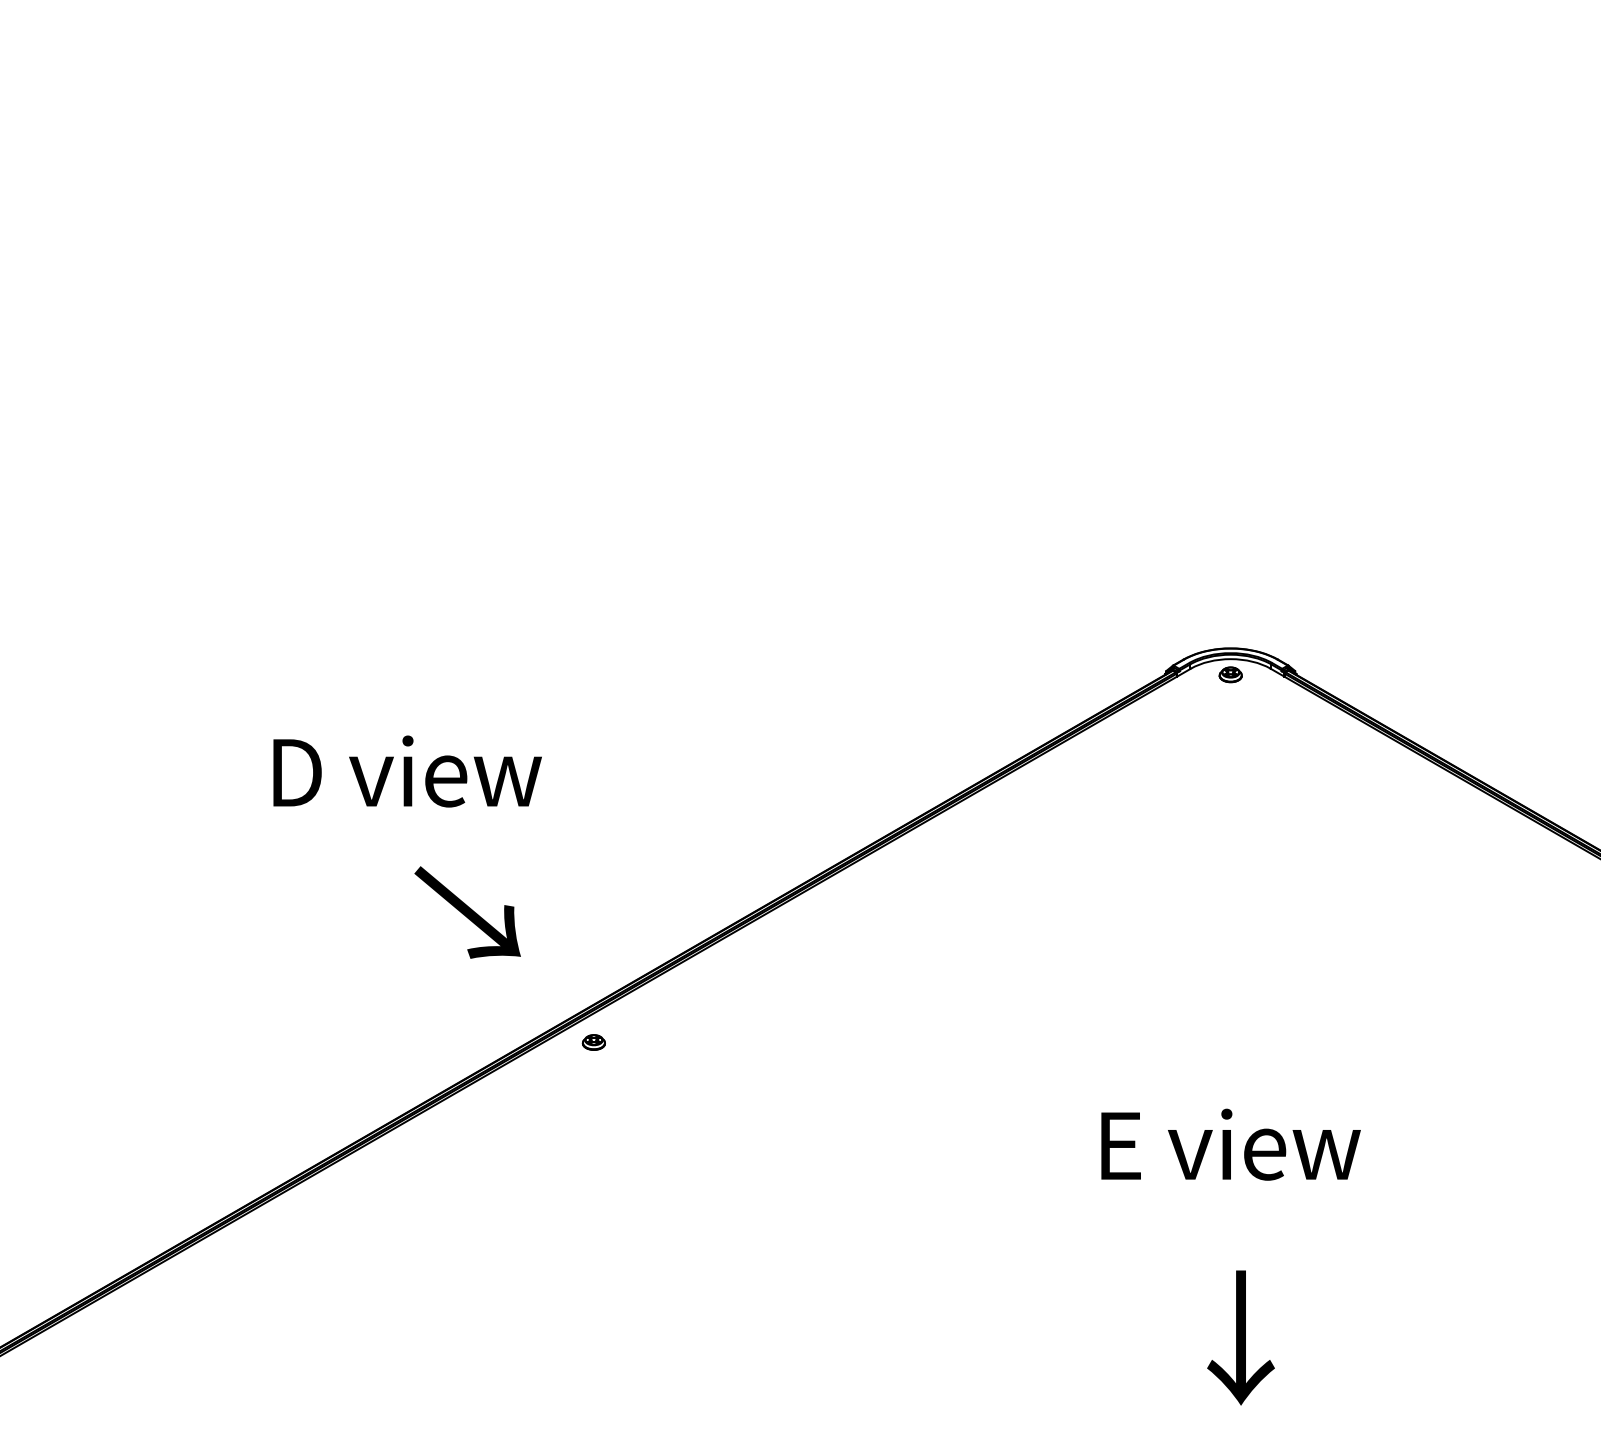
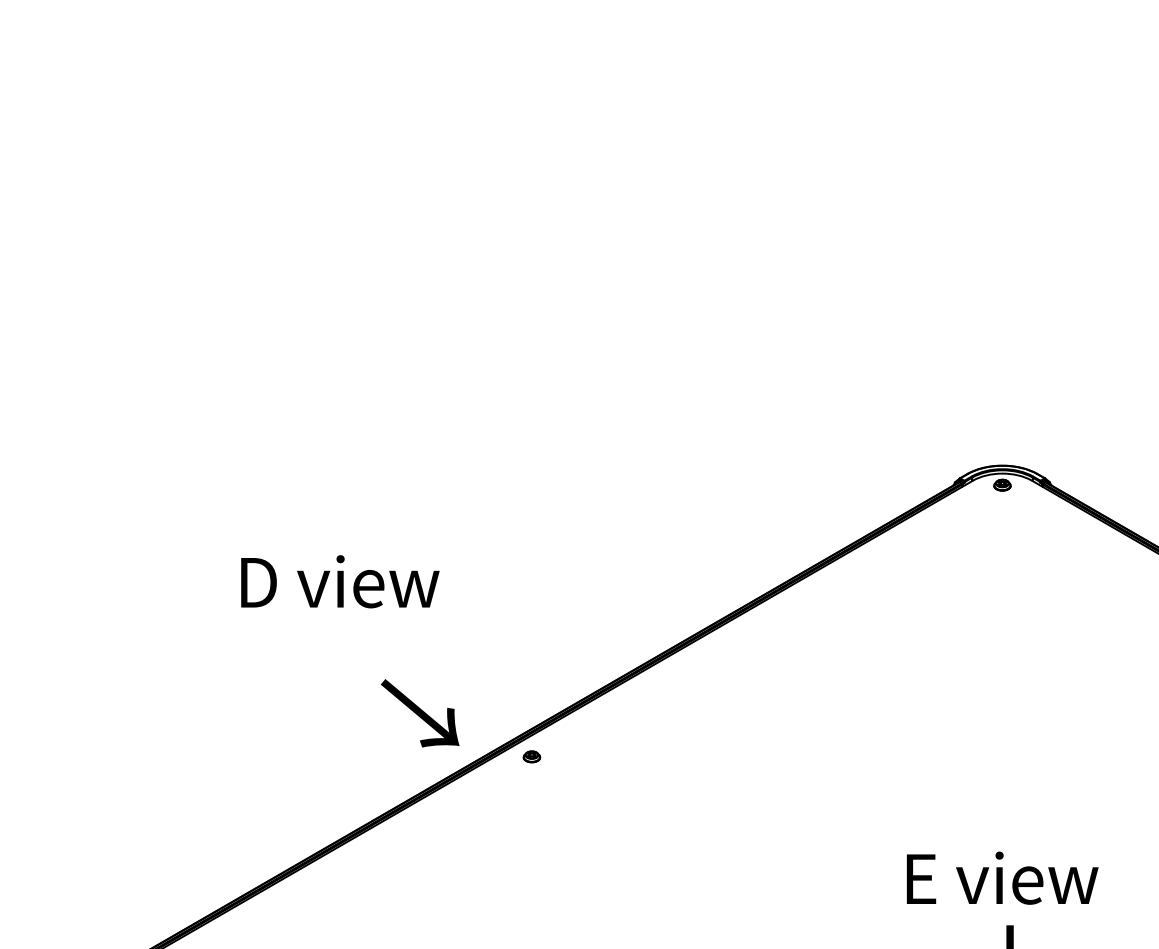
text: (407, 771) -> (340, 581), moved
text: (467, 912) -> (420, 713), moved
text: (1230, 1144) -> (1002, 878), moved

